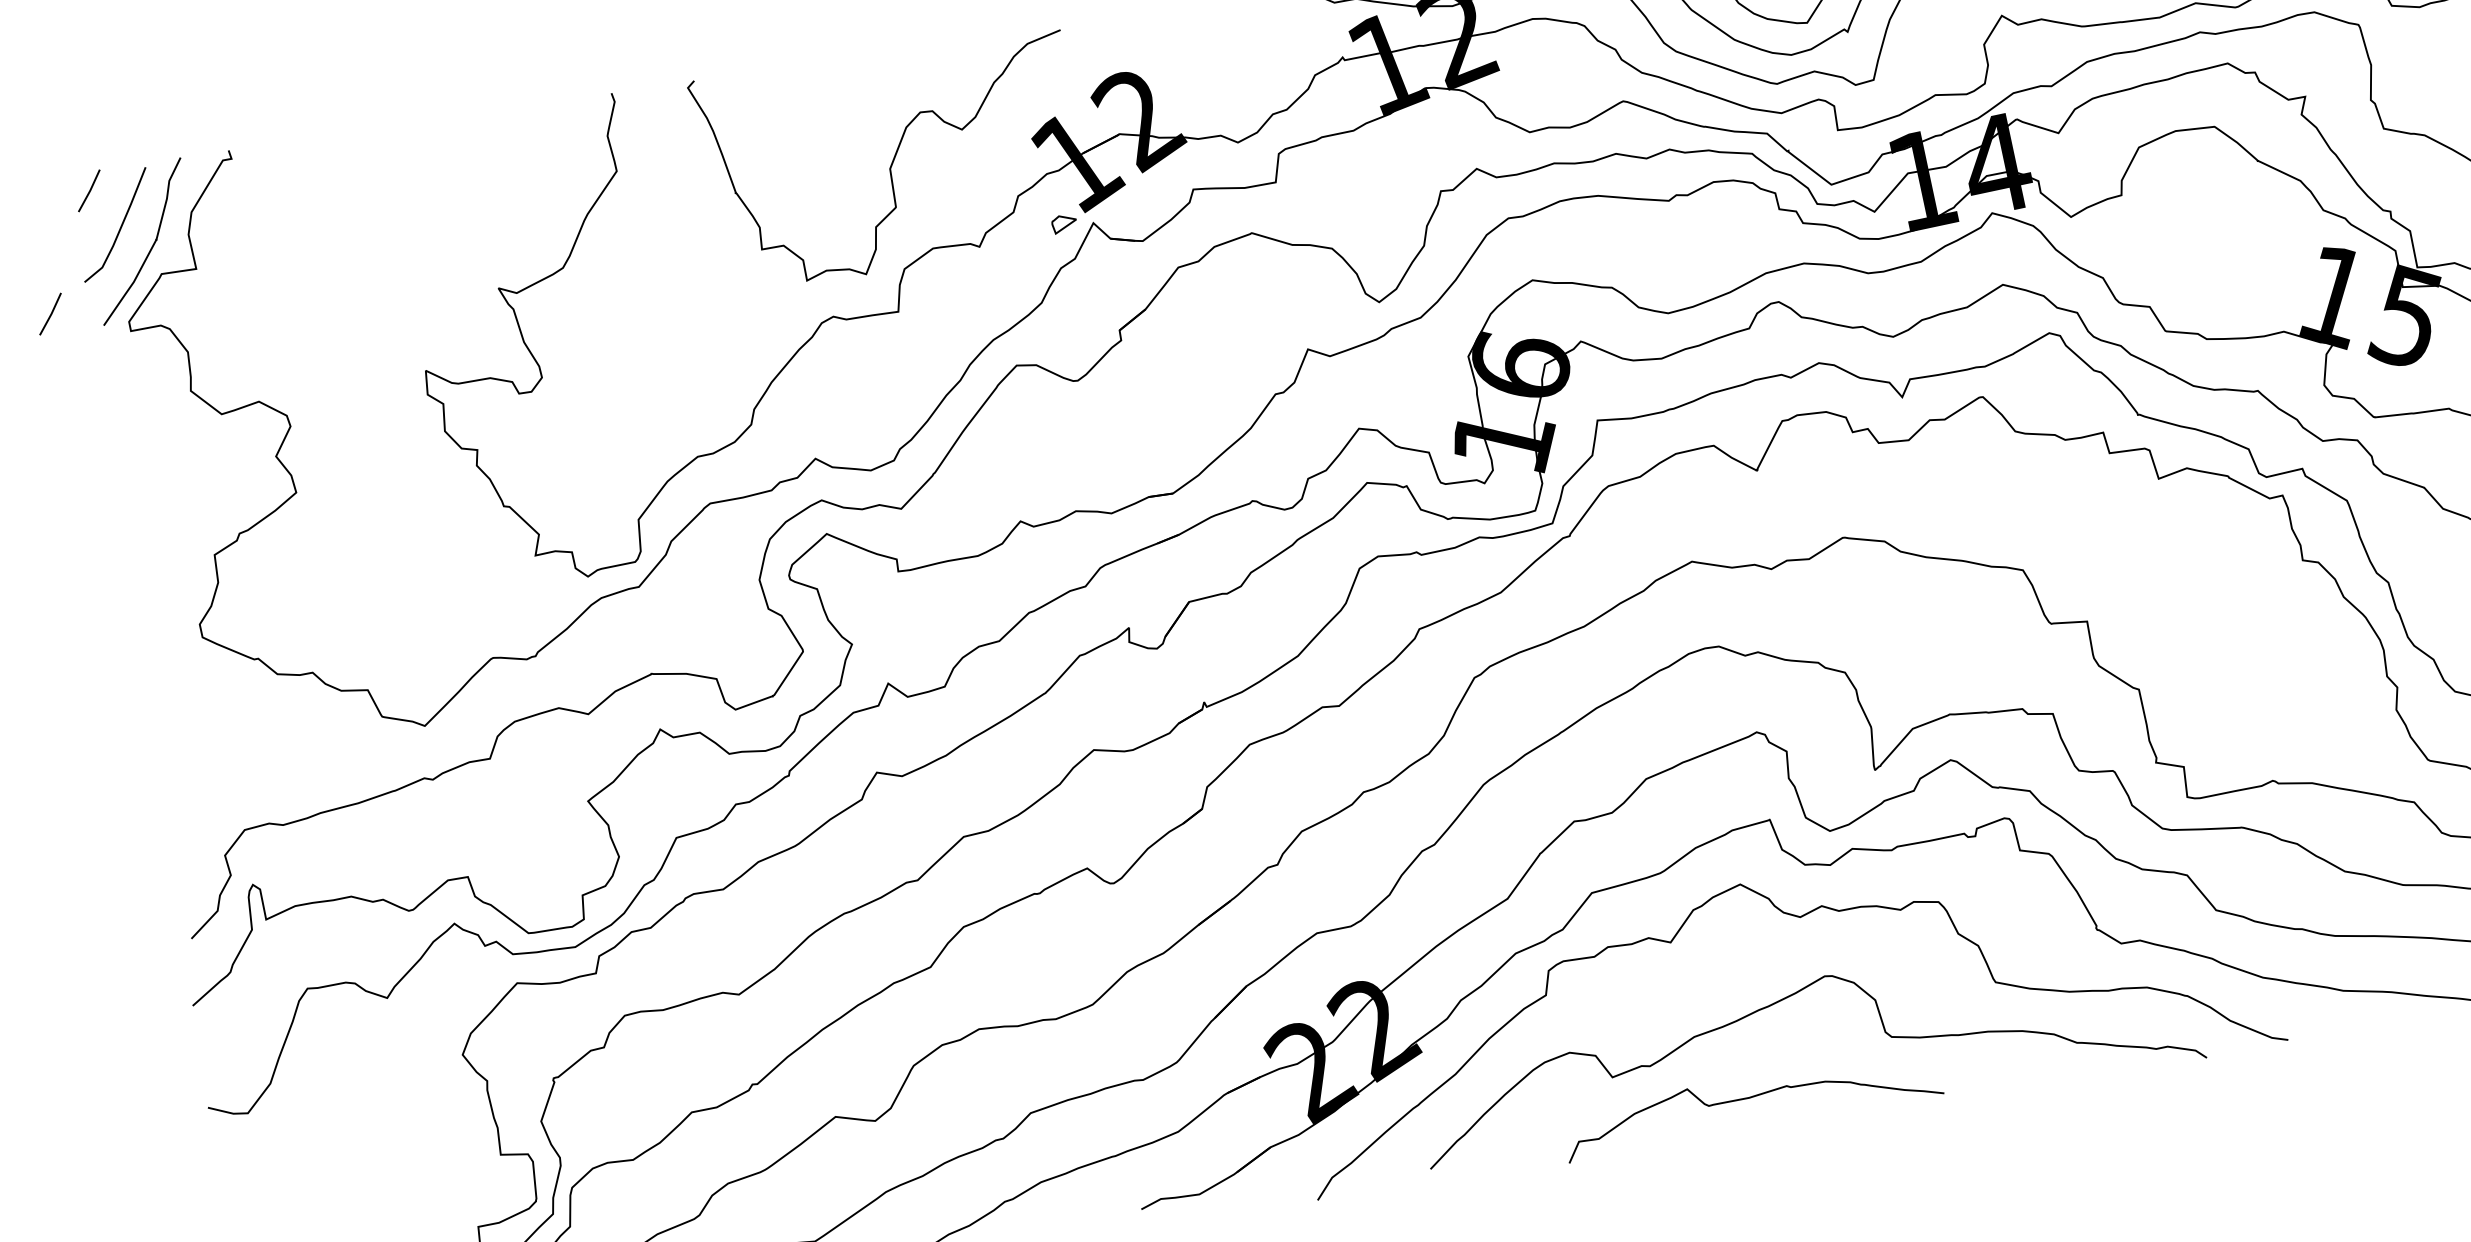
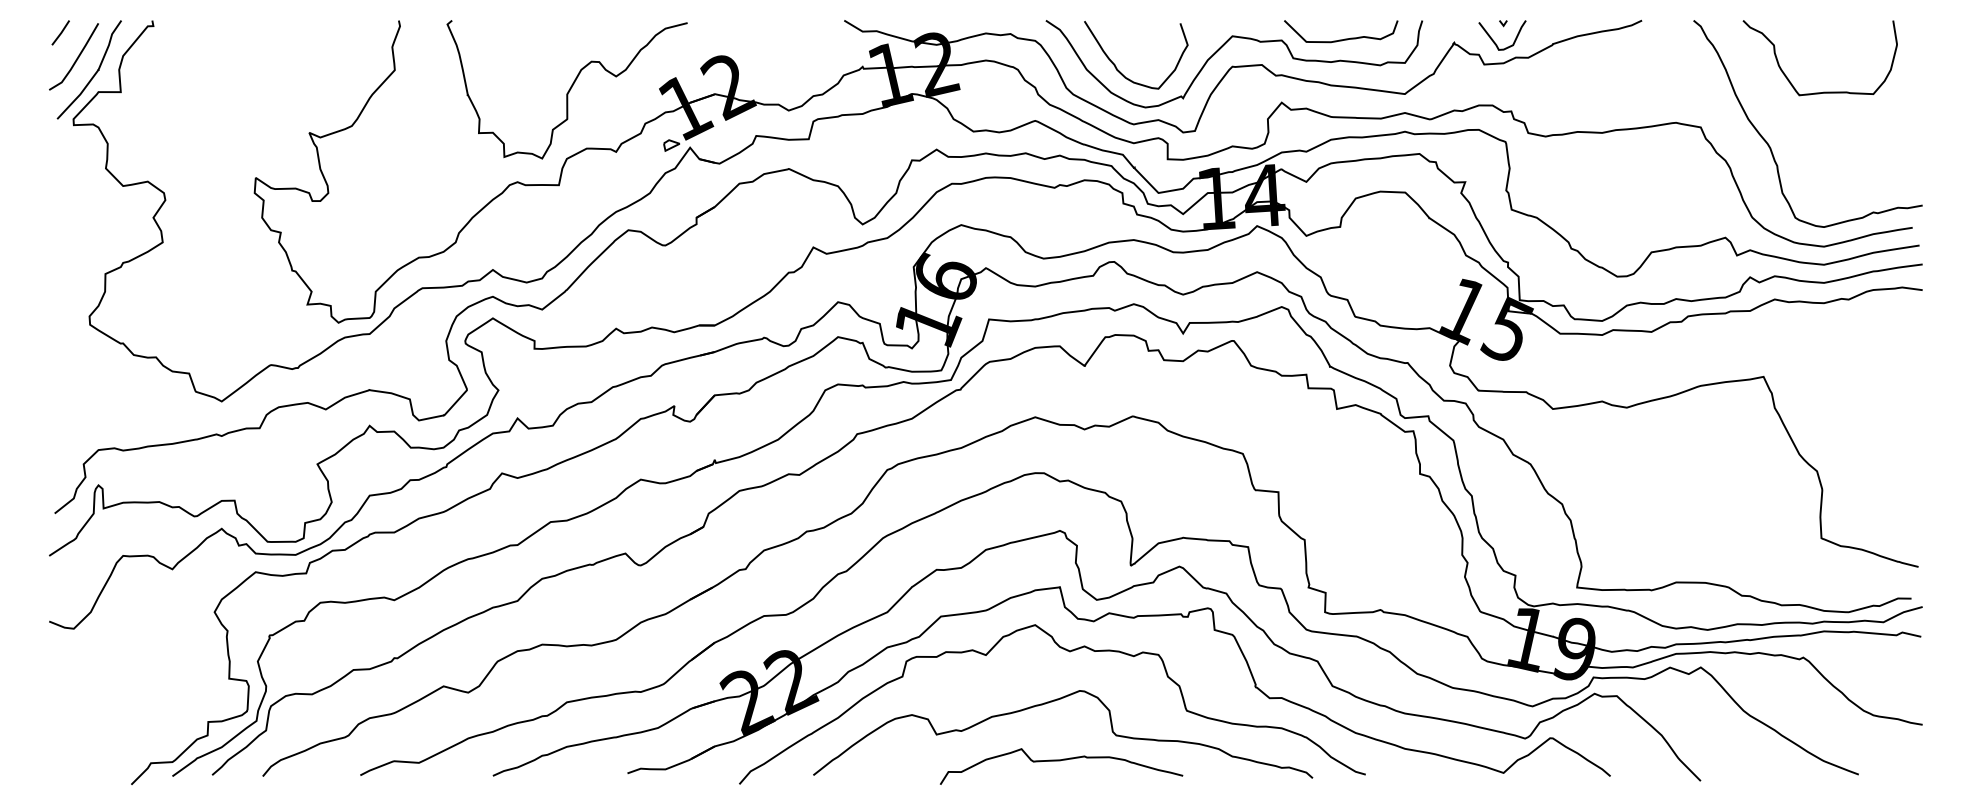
line: (50, 313) -> (24, 106), removed
curve: (1750, 1099) -> (1060, 761), moved

